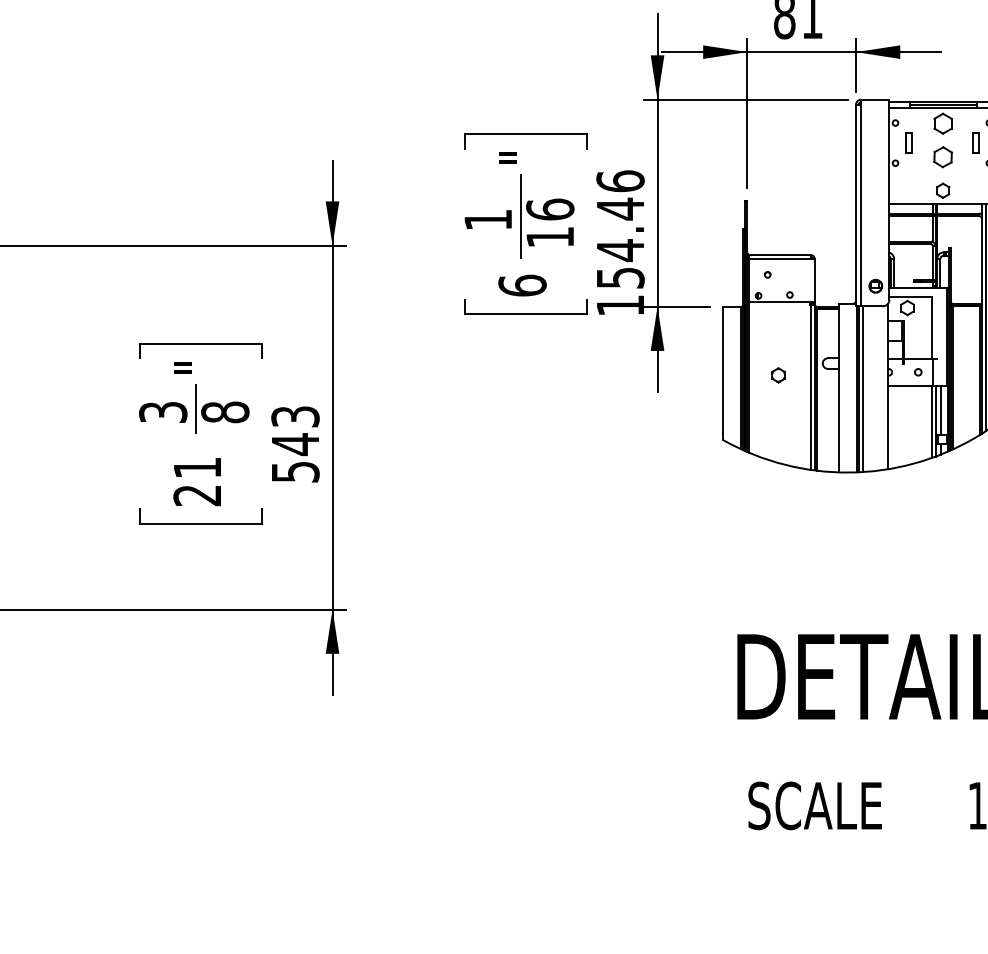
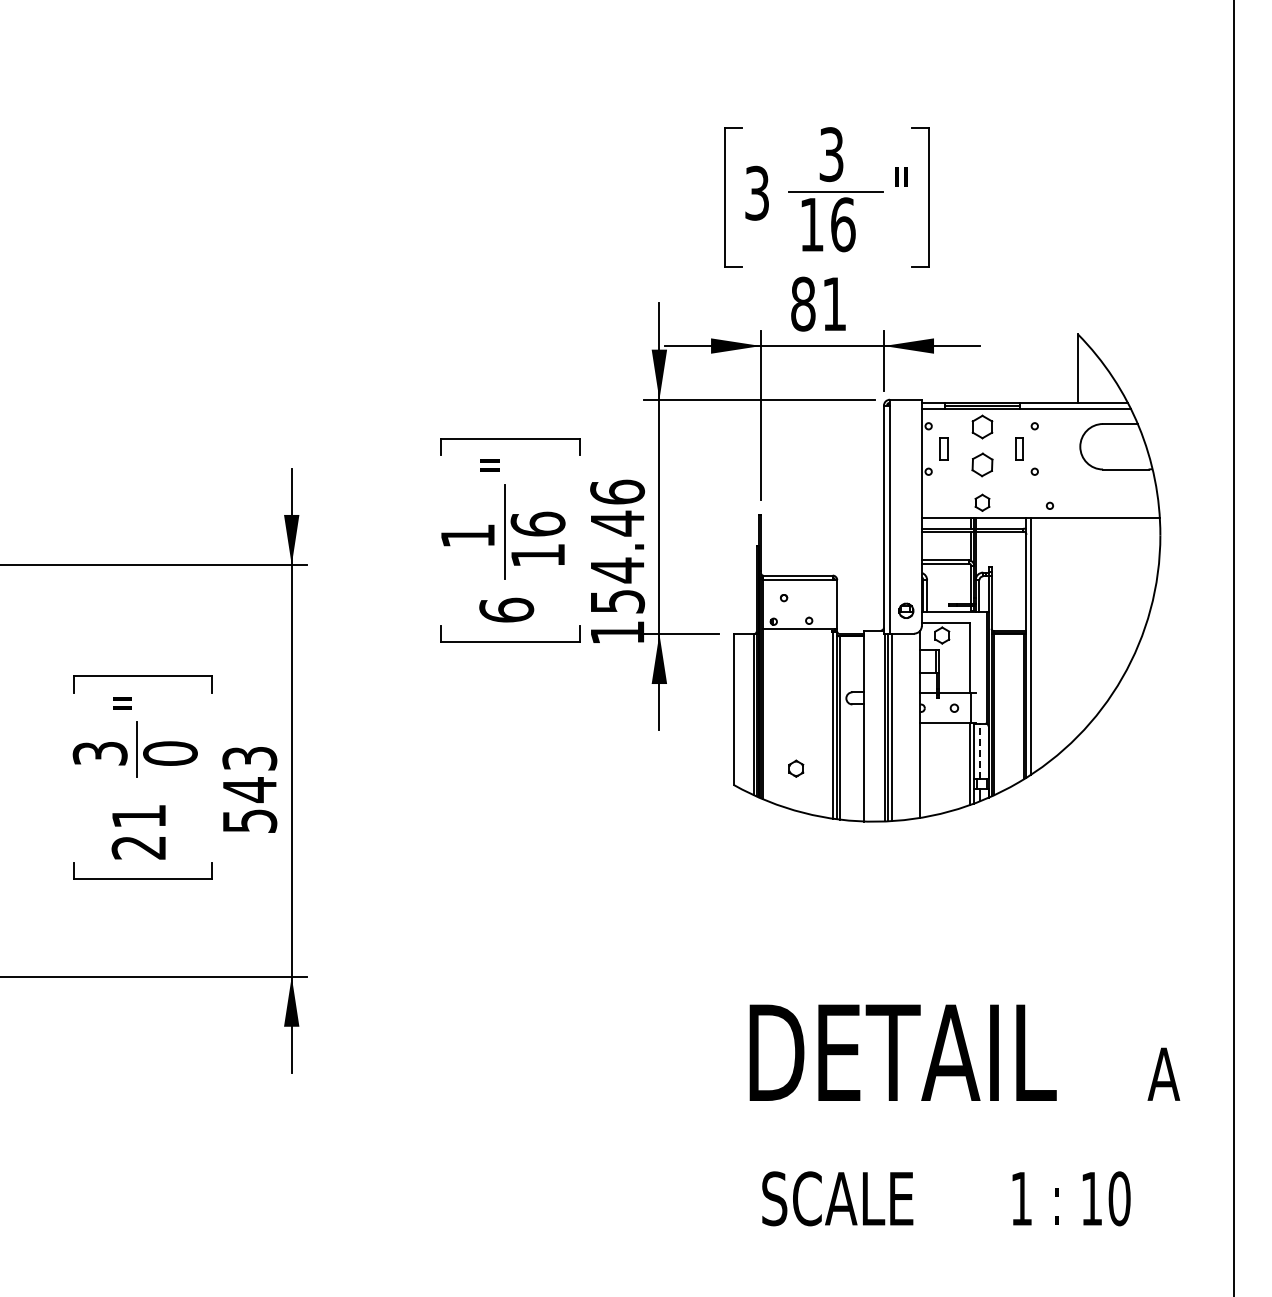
part: (778, 375) -> (796, 768), moved
line: (941, 410) -> (980, 751), solid -> dashed
text: (225, 412) -> (170, 753), 8 -> 0

